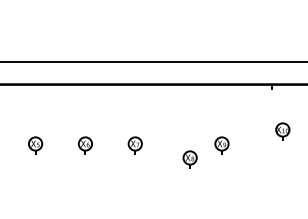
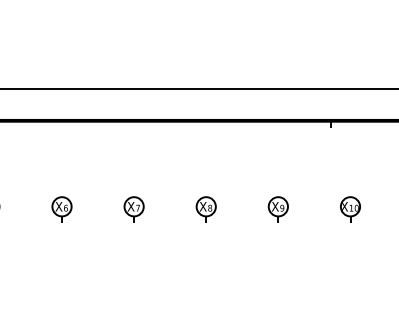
part: (282, 131) -> (349, 208), moved
part: (221, 145) -> (277, 208), moved
part: (189, 159) -> (205, 208), moved

